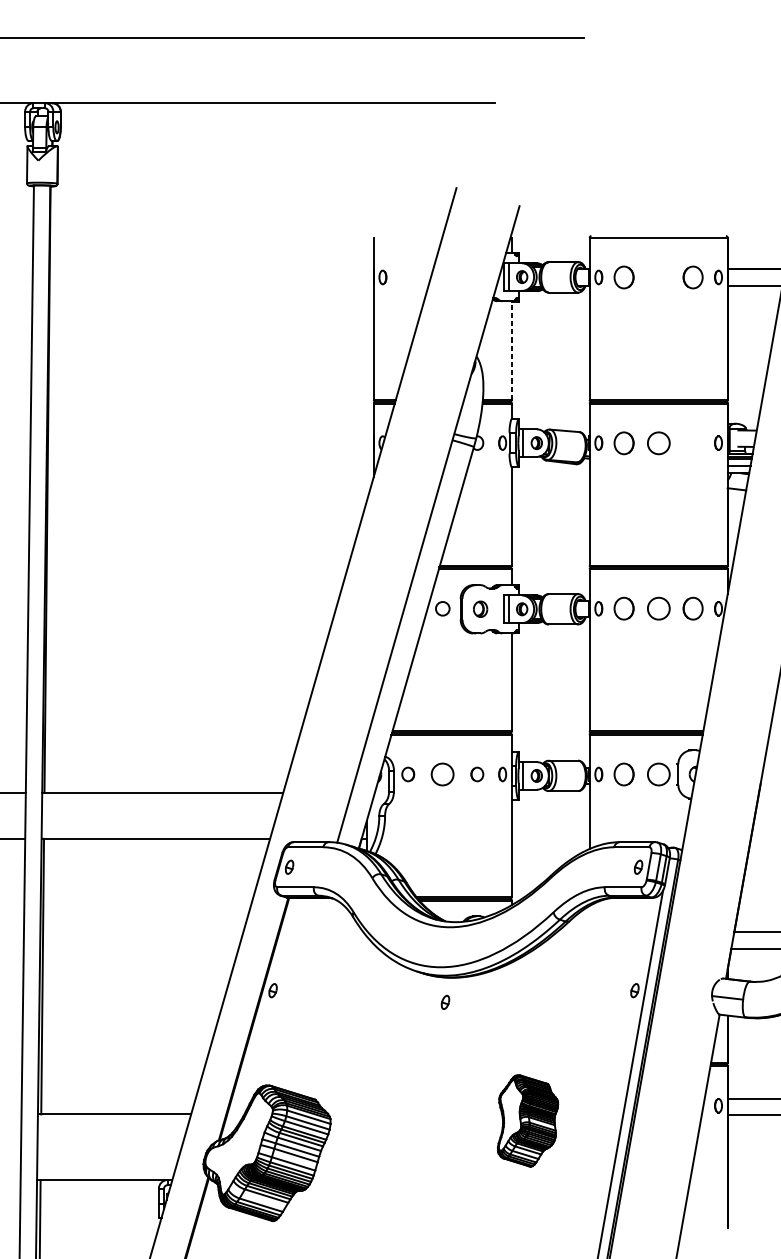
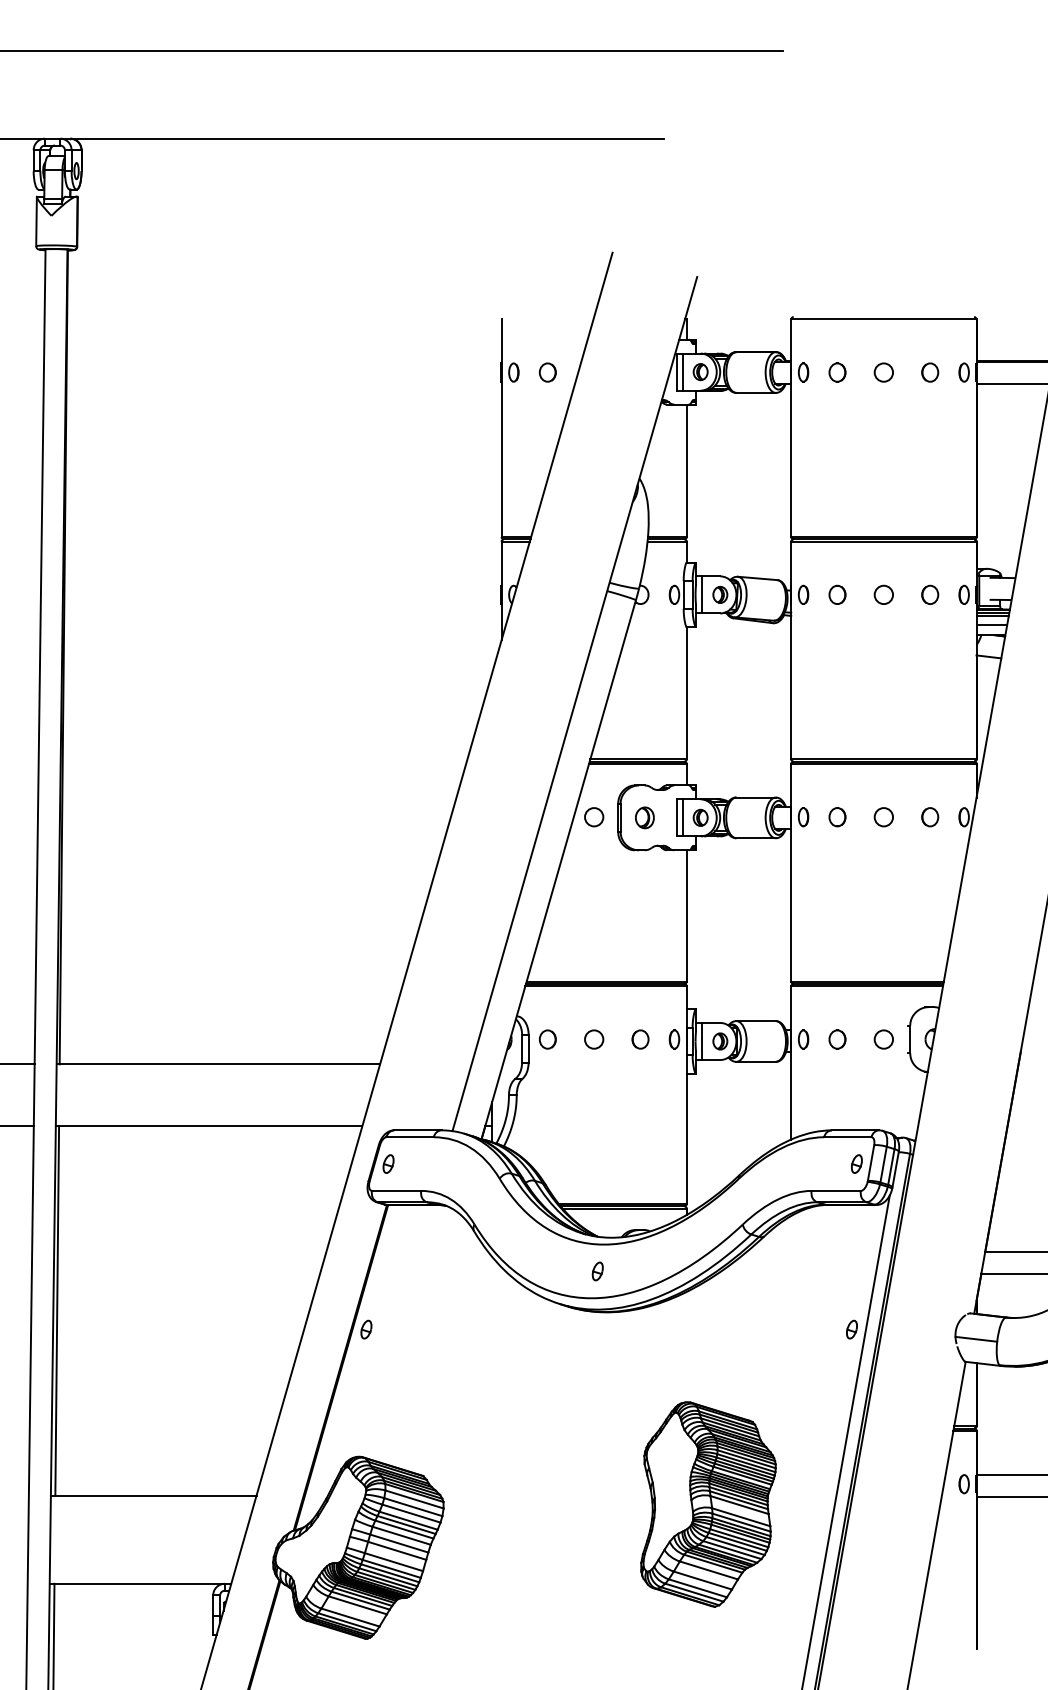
part: (408, 277) -> (547, 372), added
part: (624, 277) -> (837, 372), size x0.62
circle: (658, 277) -> (883, 372), added
part: (693, 277) -> (930, 372), size x0.62
line: (511, 350) -> (686, 470), dashed -> solid
part: (624, 442) -> (837, 594), size x0.62
circle: (658, 442) -> (883, 594), size x0.62
part: (693, 442) -> (930, 594), added
part: (624, 609) -> (837, 817), size x0.62
circle: (658, 609) -> (883, 817), size x0.62
part: (693, 609) -> (930, 817), size x0.62
circle: (443, 774) -> (594, 1039), size x0.62
part: (624, 774) -> (837, 1039), size x0.62
circle: (658, 774) -> (883, 1039), size x0.62
part: (445, 1002) -> (597, 1271), moved
part: (527, 1120) -> (708, 1504), size x1.67

